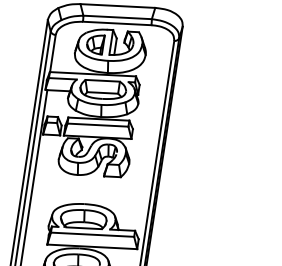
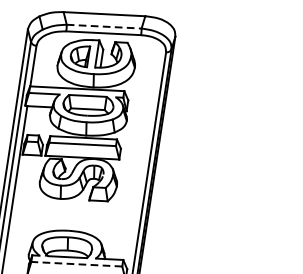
line: (118, 17) -> (105, 26), solid -> dashed
line: (92, 234) -> (76, 263), solid -> dashed

